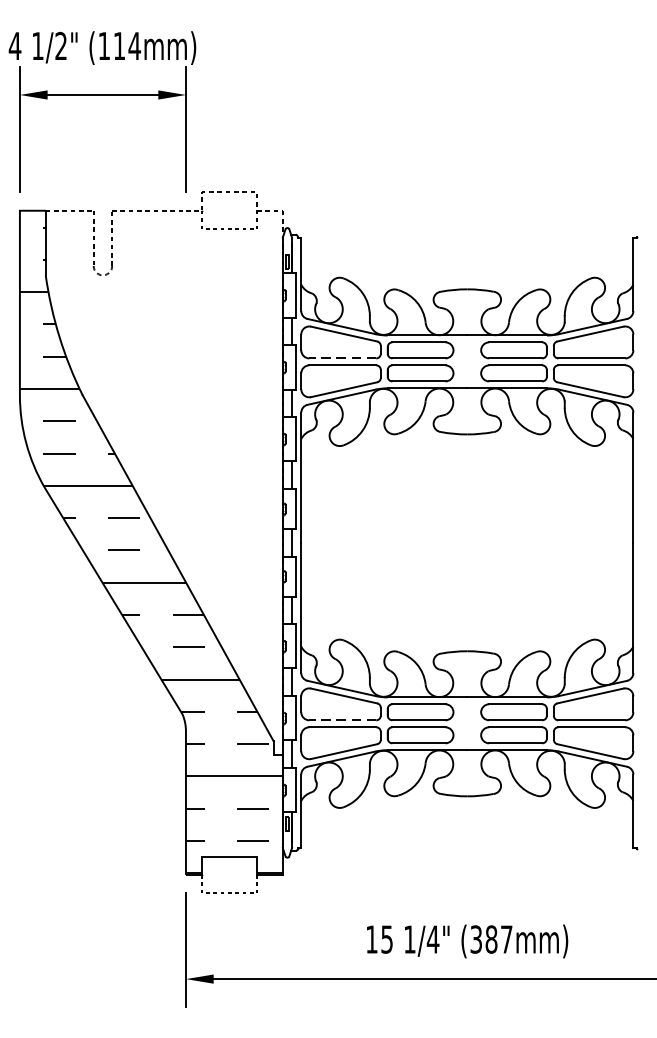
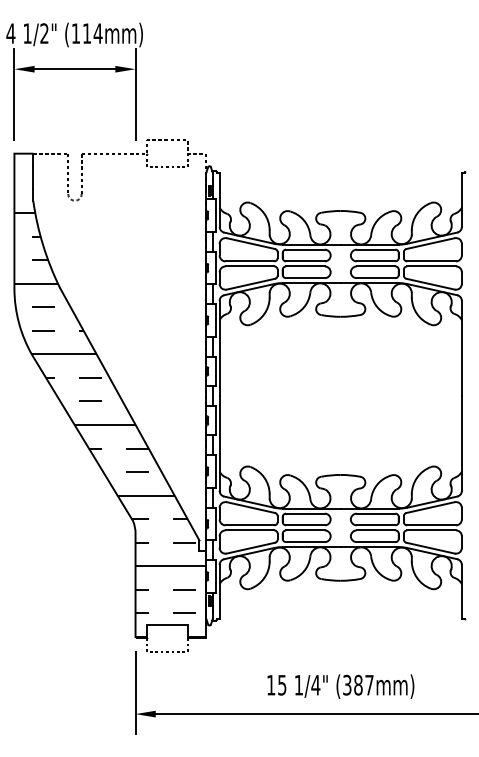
line: (342, 358) -> (249, 261), dashed -> solid
line: (342, 720) -> (249, 525), dashed -> solid

